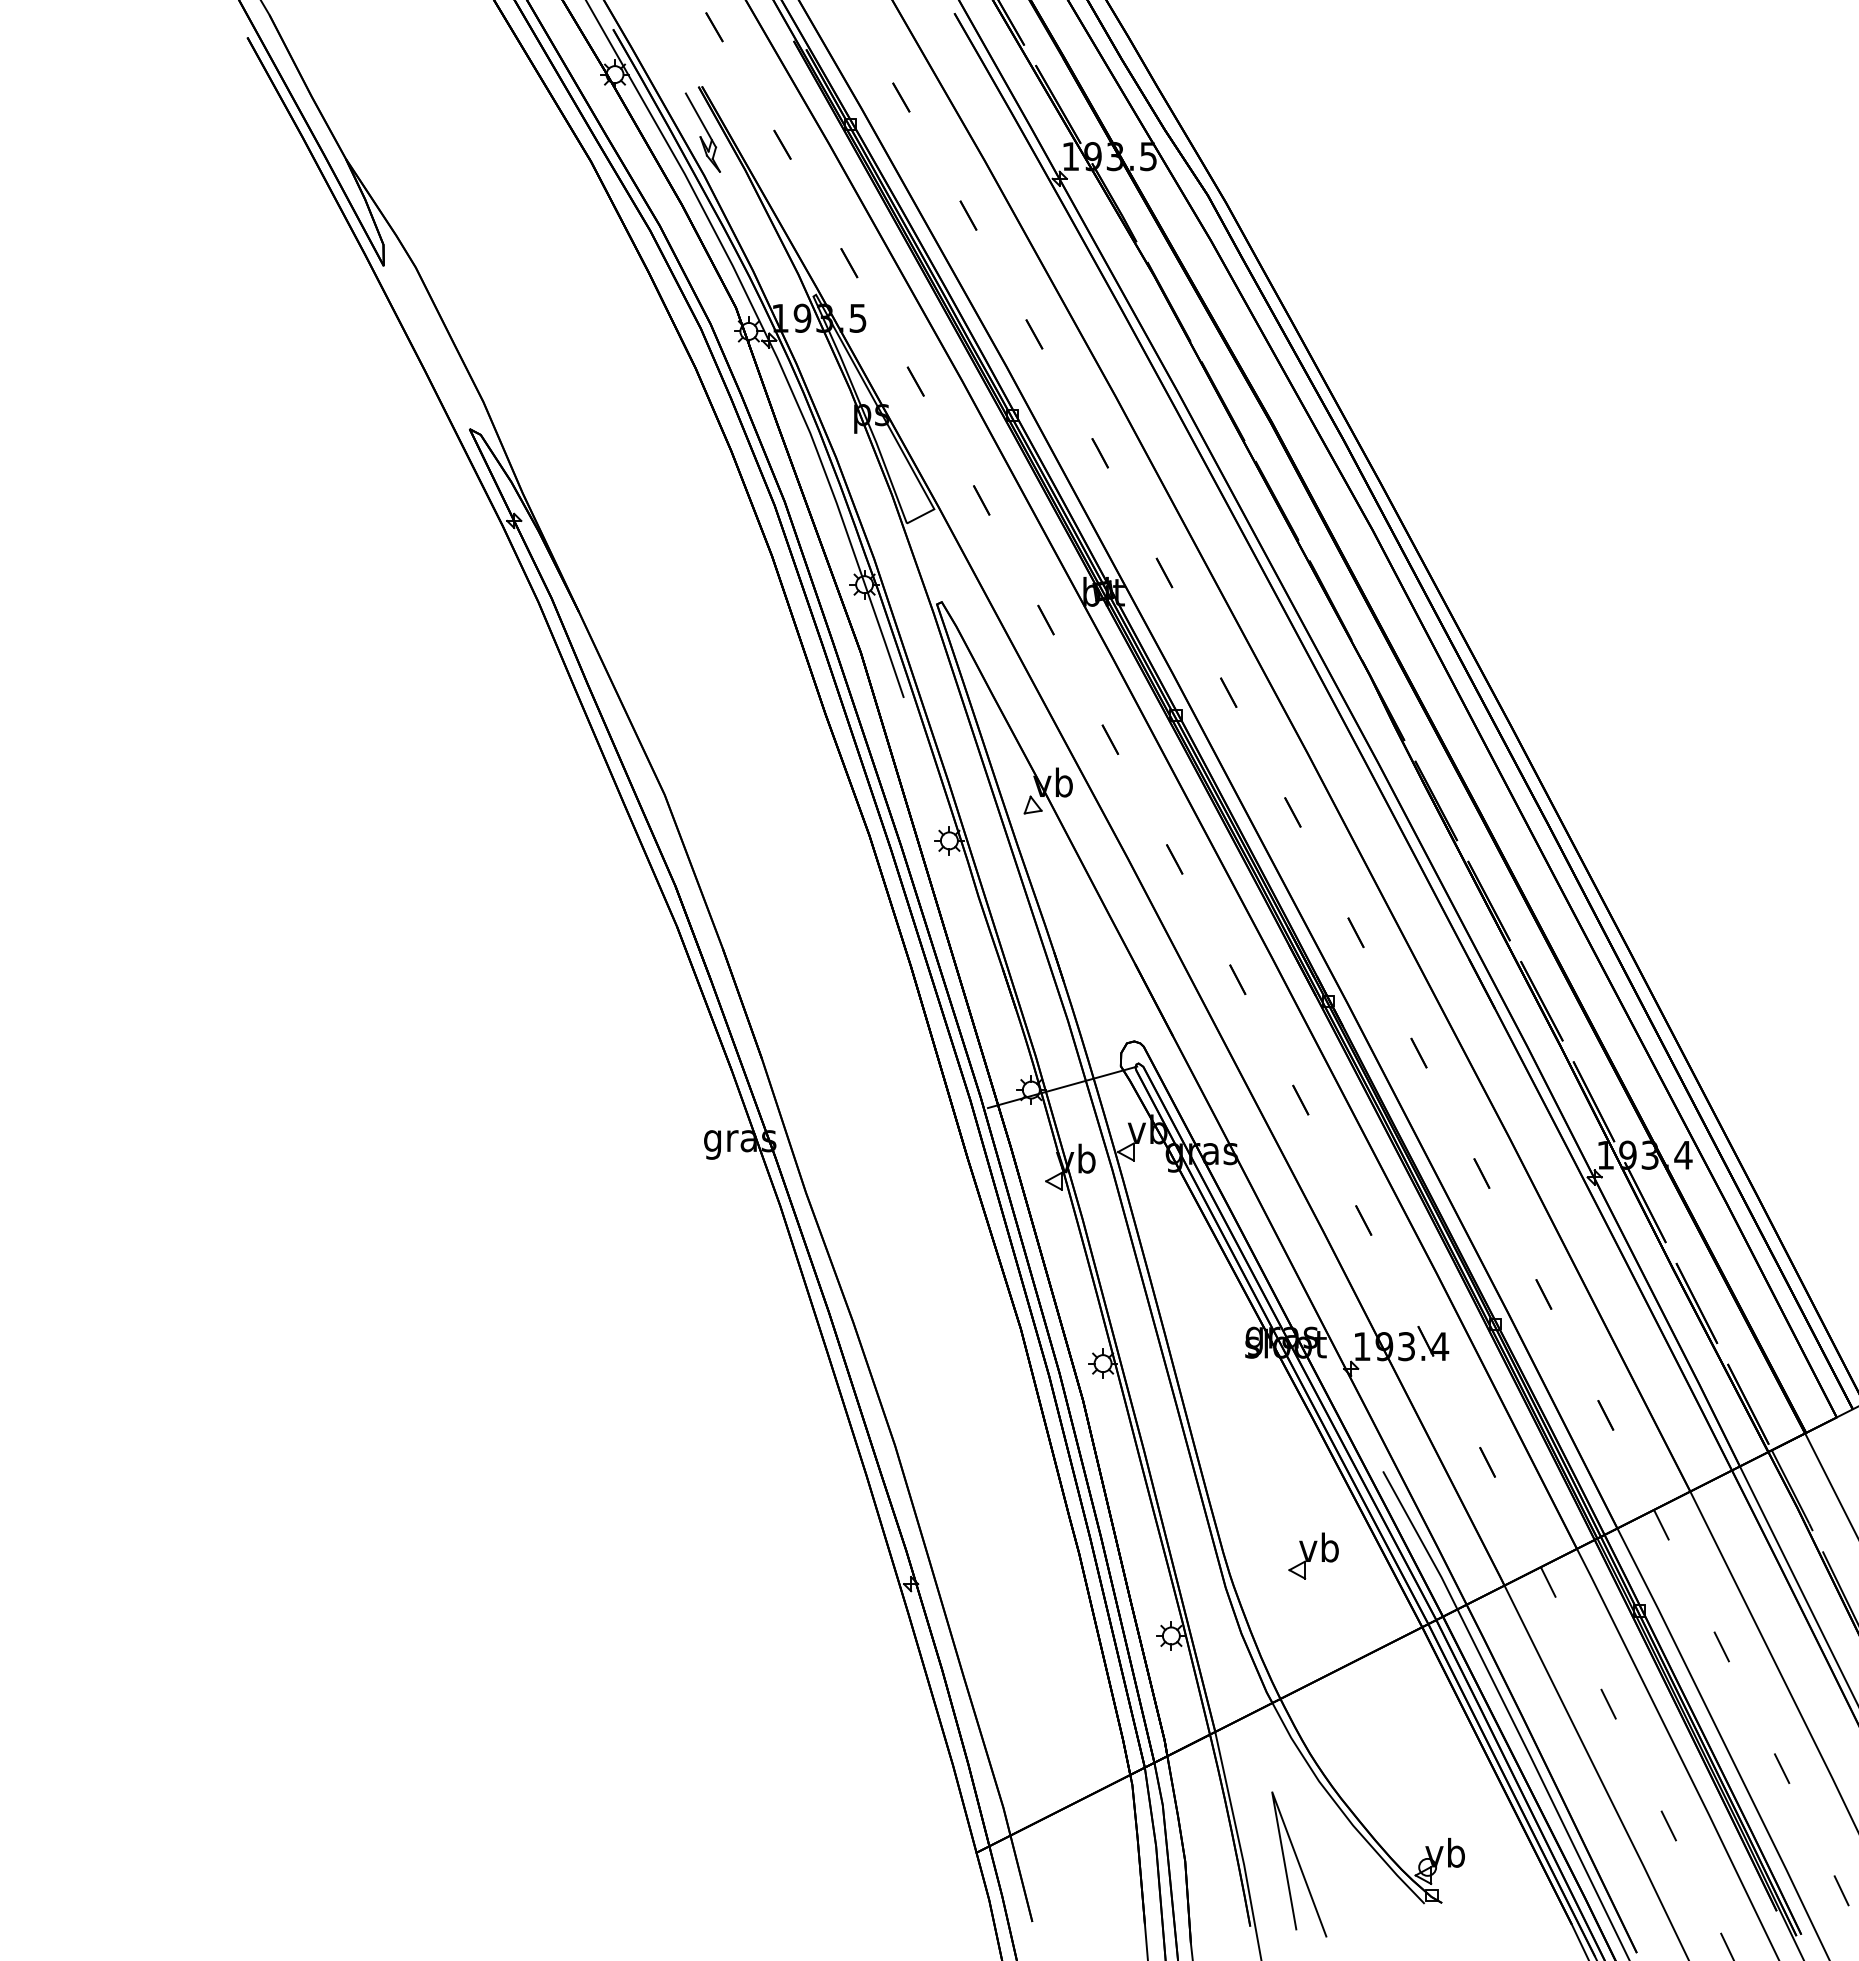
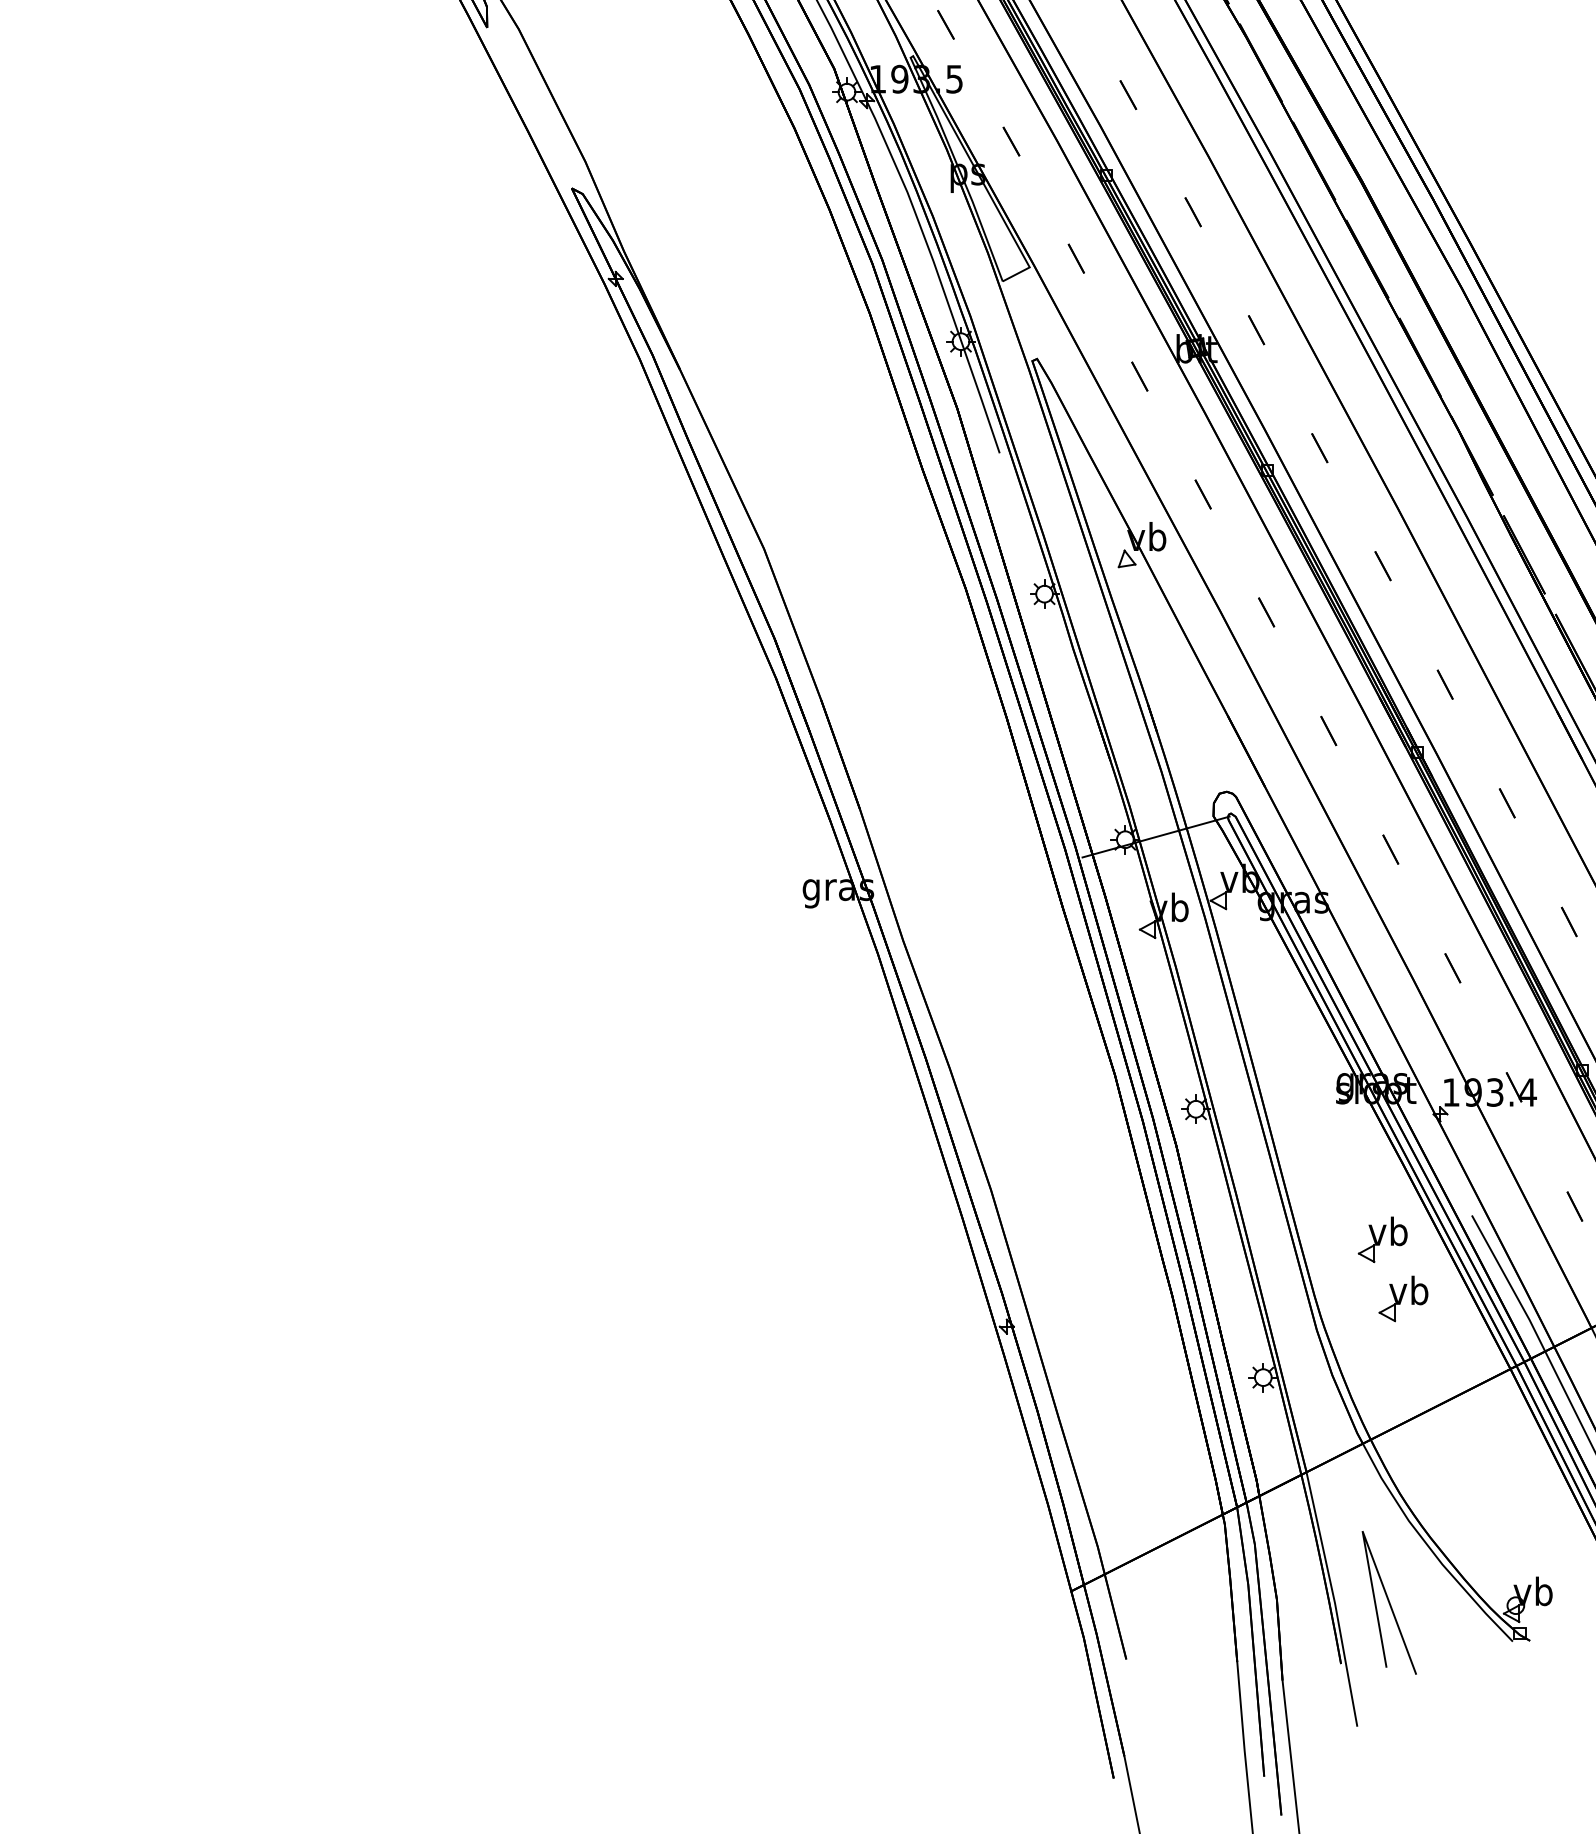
part: (1292, 1495) -> (1382, 1239), added

